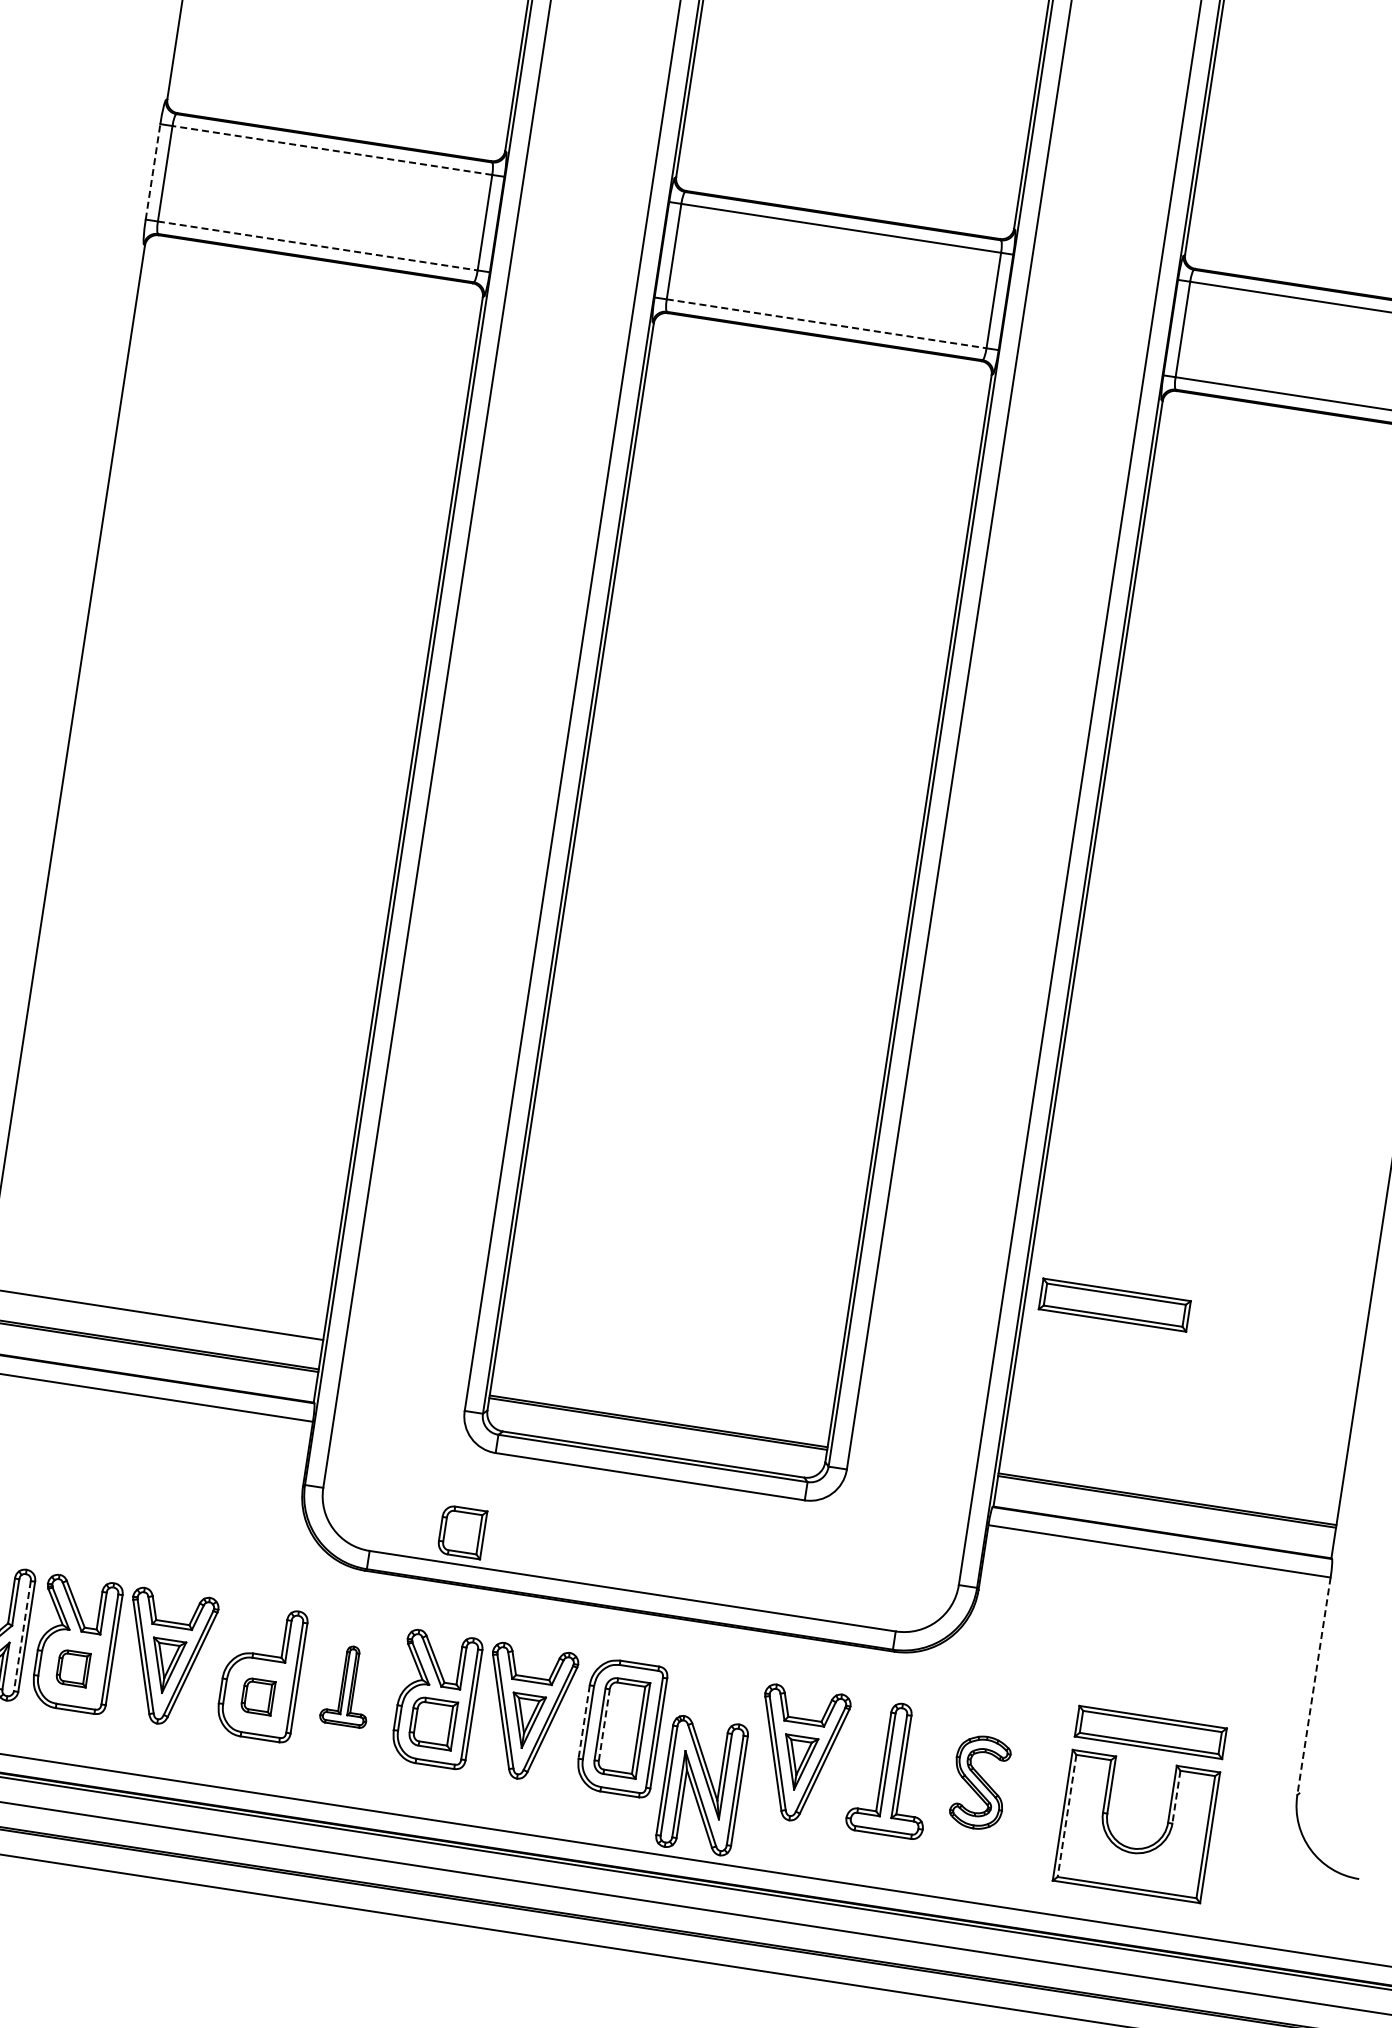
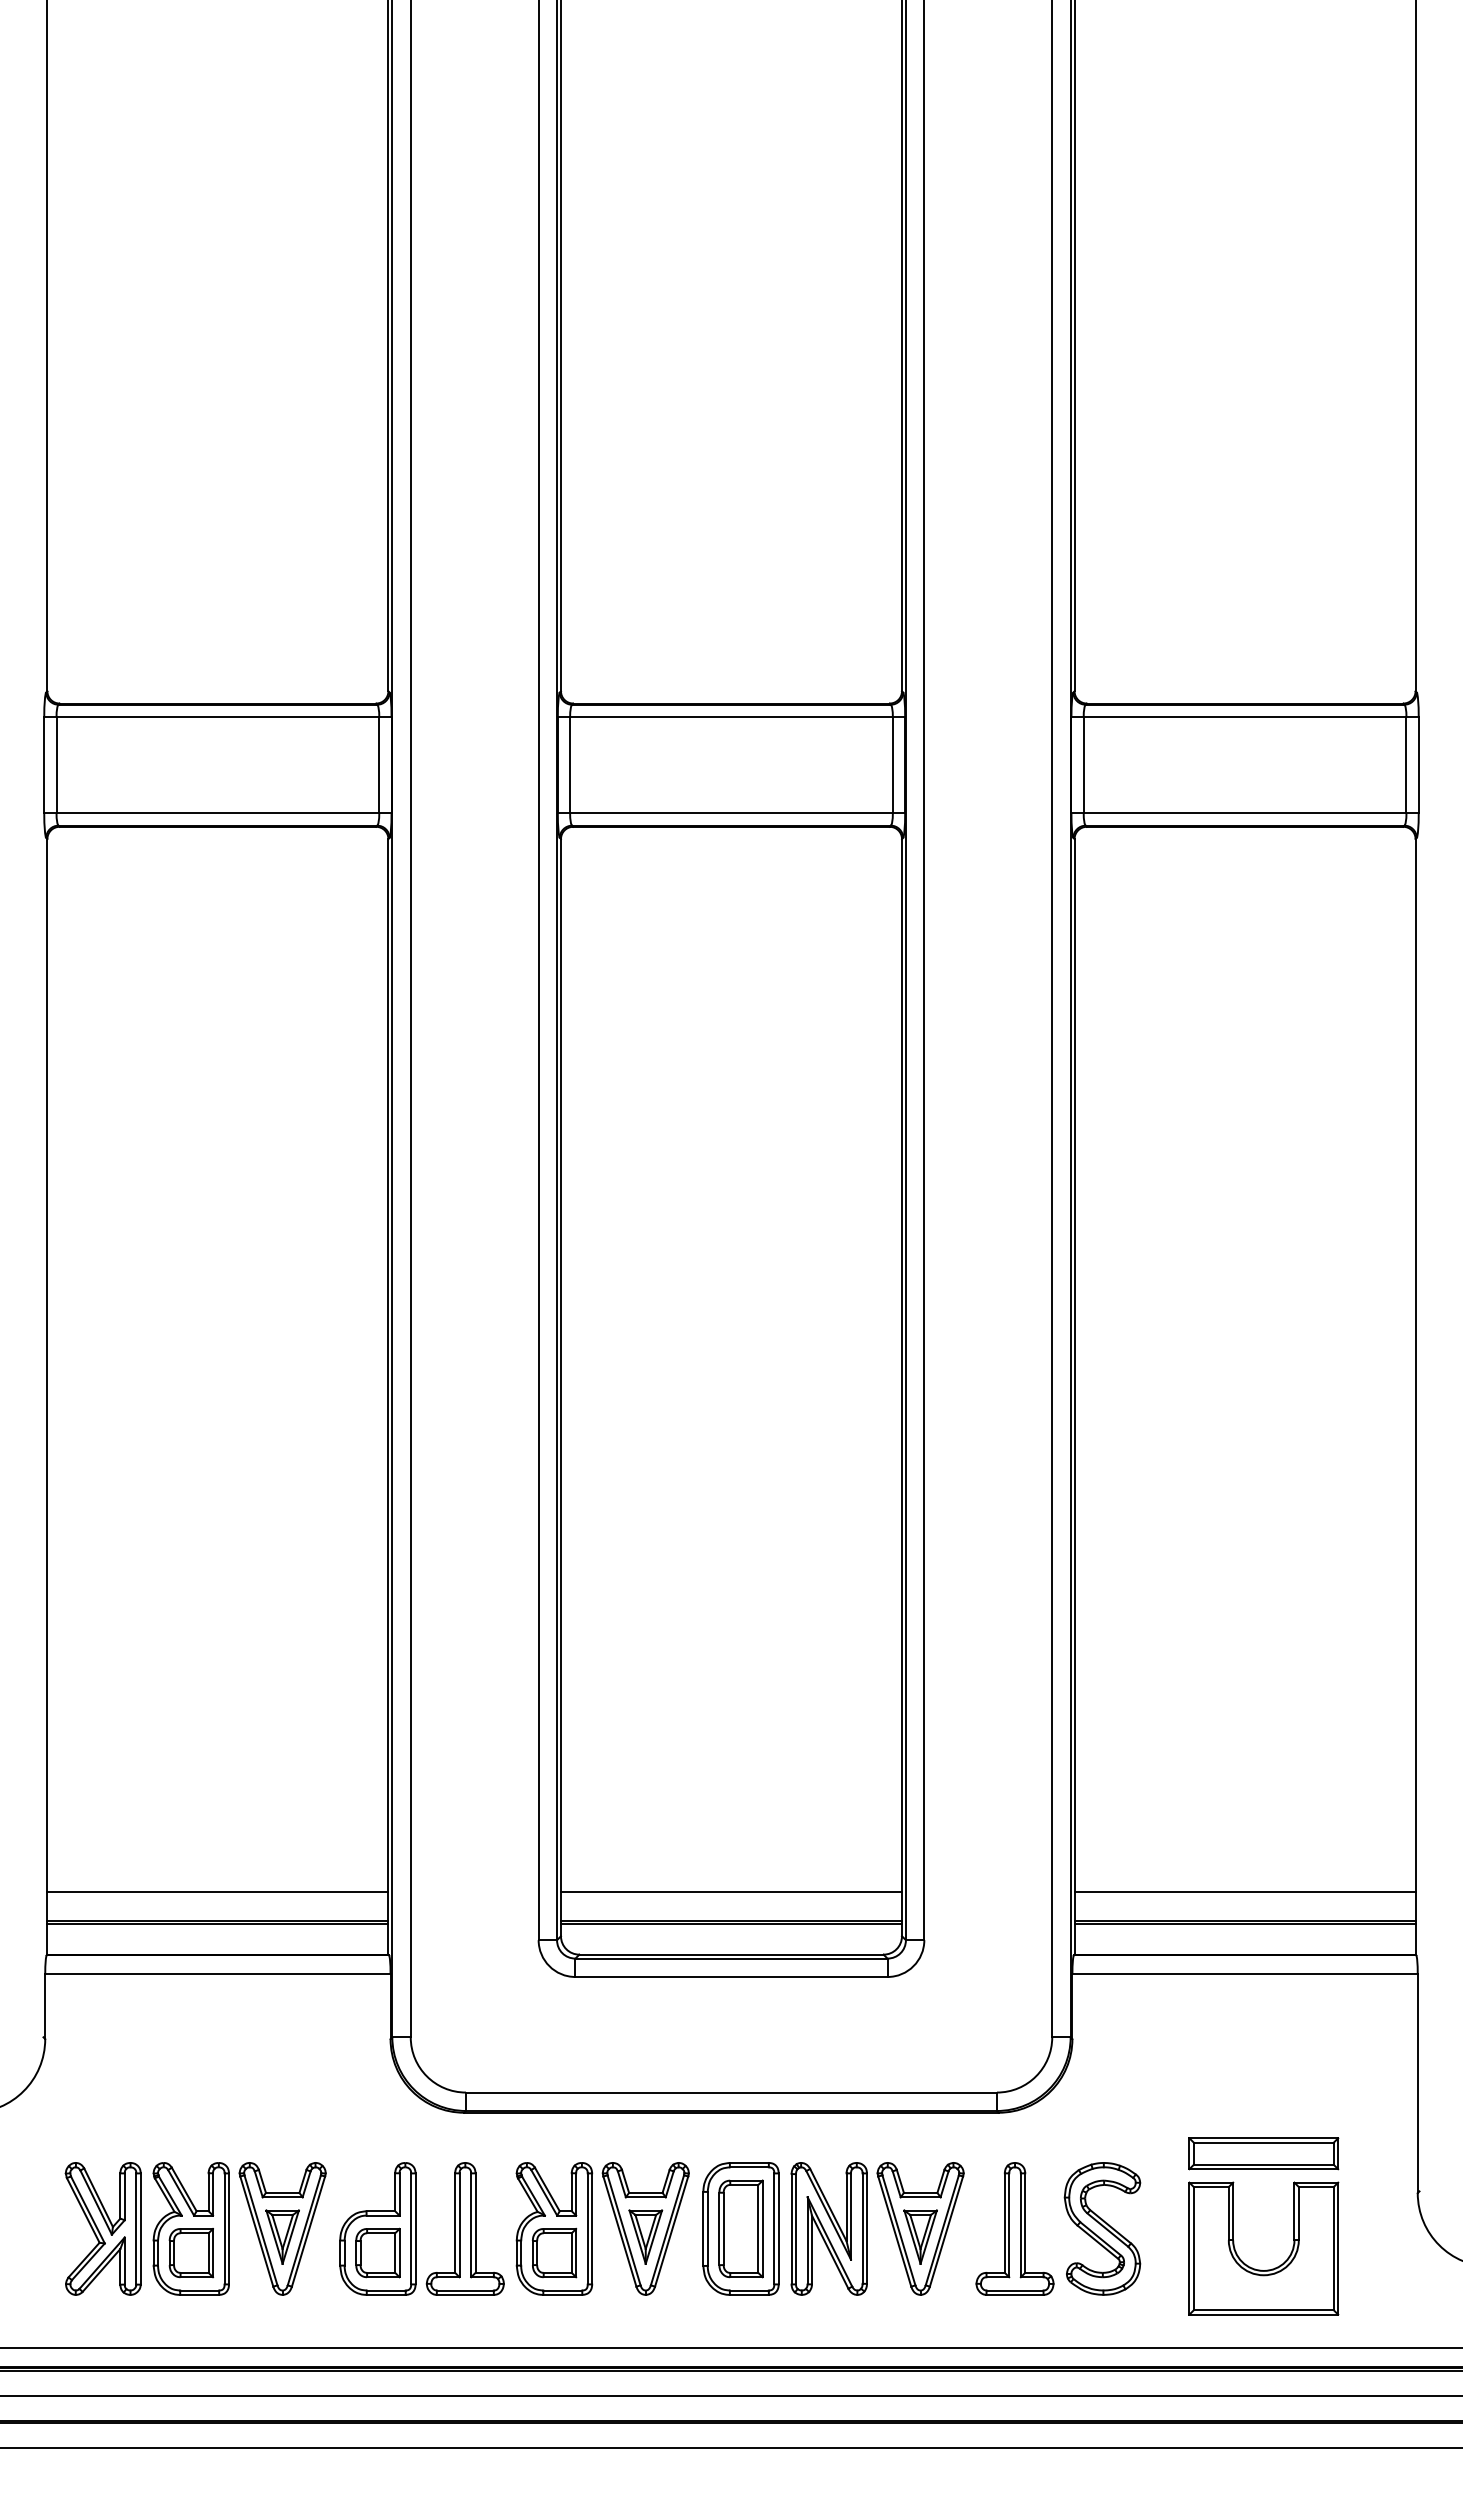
line: (331, 150) -> (217, 717), dashed -> solid
line: (153, 171) -> (44, 764), dashed -> solid
line: (318, 246) -> (218, 813), dashed -> solid
line: (826, 323) -> (731, 813), dashed -> solid
part: (1114, 1304) -> (1163, 1737), removed
line: (663, 1391) -> (731, 1891), added
line: (1171, 1469) -> (1244, 1891), added
part: (462, 1531) -> (554, 2059), removed
line: (22, 1636) -> (136, 2229), dashed -> solid
part: (73, 1668) -> (191, 2253), size x1.43
part: (347, 1685) -> (464, 2228), size x1.67
line: (1313, 1686) -> (1417, 2083), dashed -> solid
part: (257, 1695) -> (377, 2252), size x1.43
line: (584, 1722) -> (703, 2229), dashed -> solid
line: (604, 1724) -> (723, 2228), dashed -> solid
part: (979, 1782) -> (1102, 2228), size x1.43
part: (701, 1785) -> (828, 2228), moved
line: (1176, 1796) -> (1298, 2213), dashed -> solid
line: (1066, 1815) -> (1193, 2248), dashed -> solid

